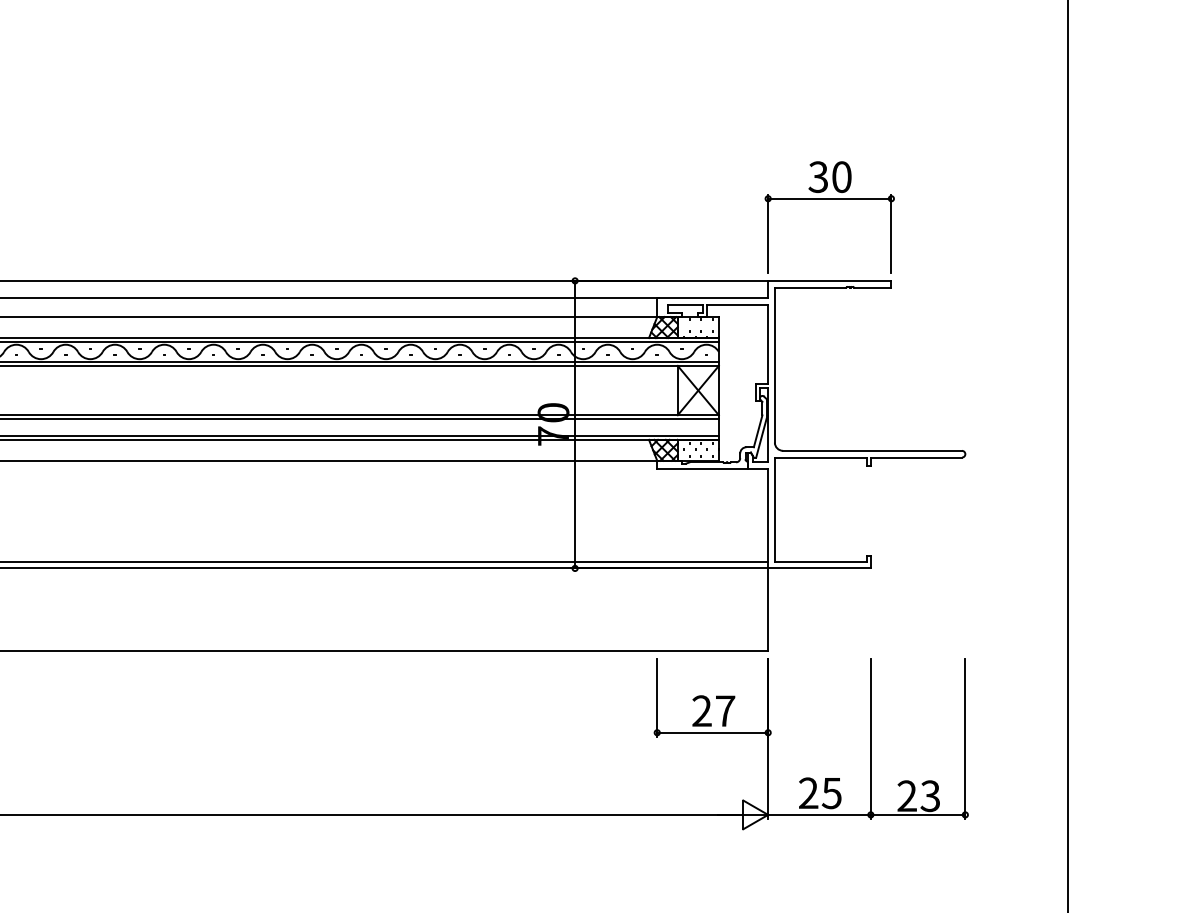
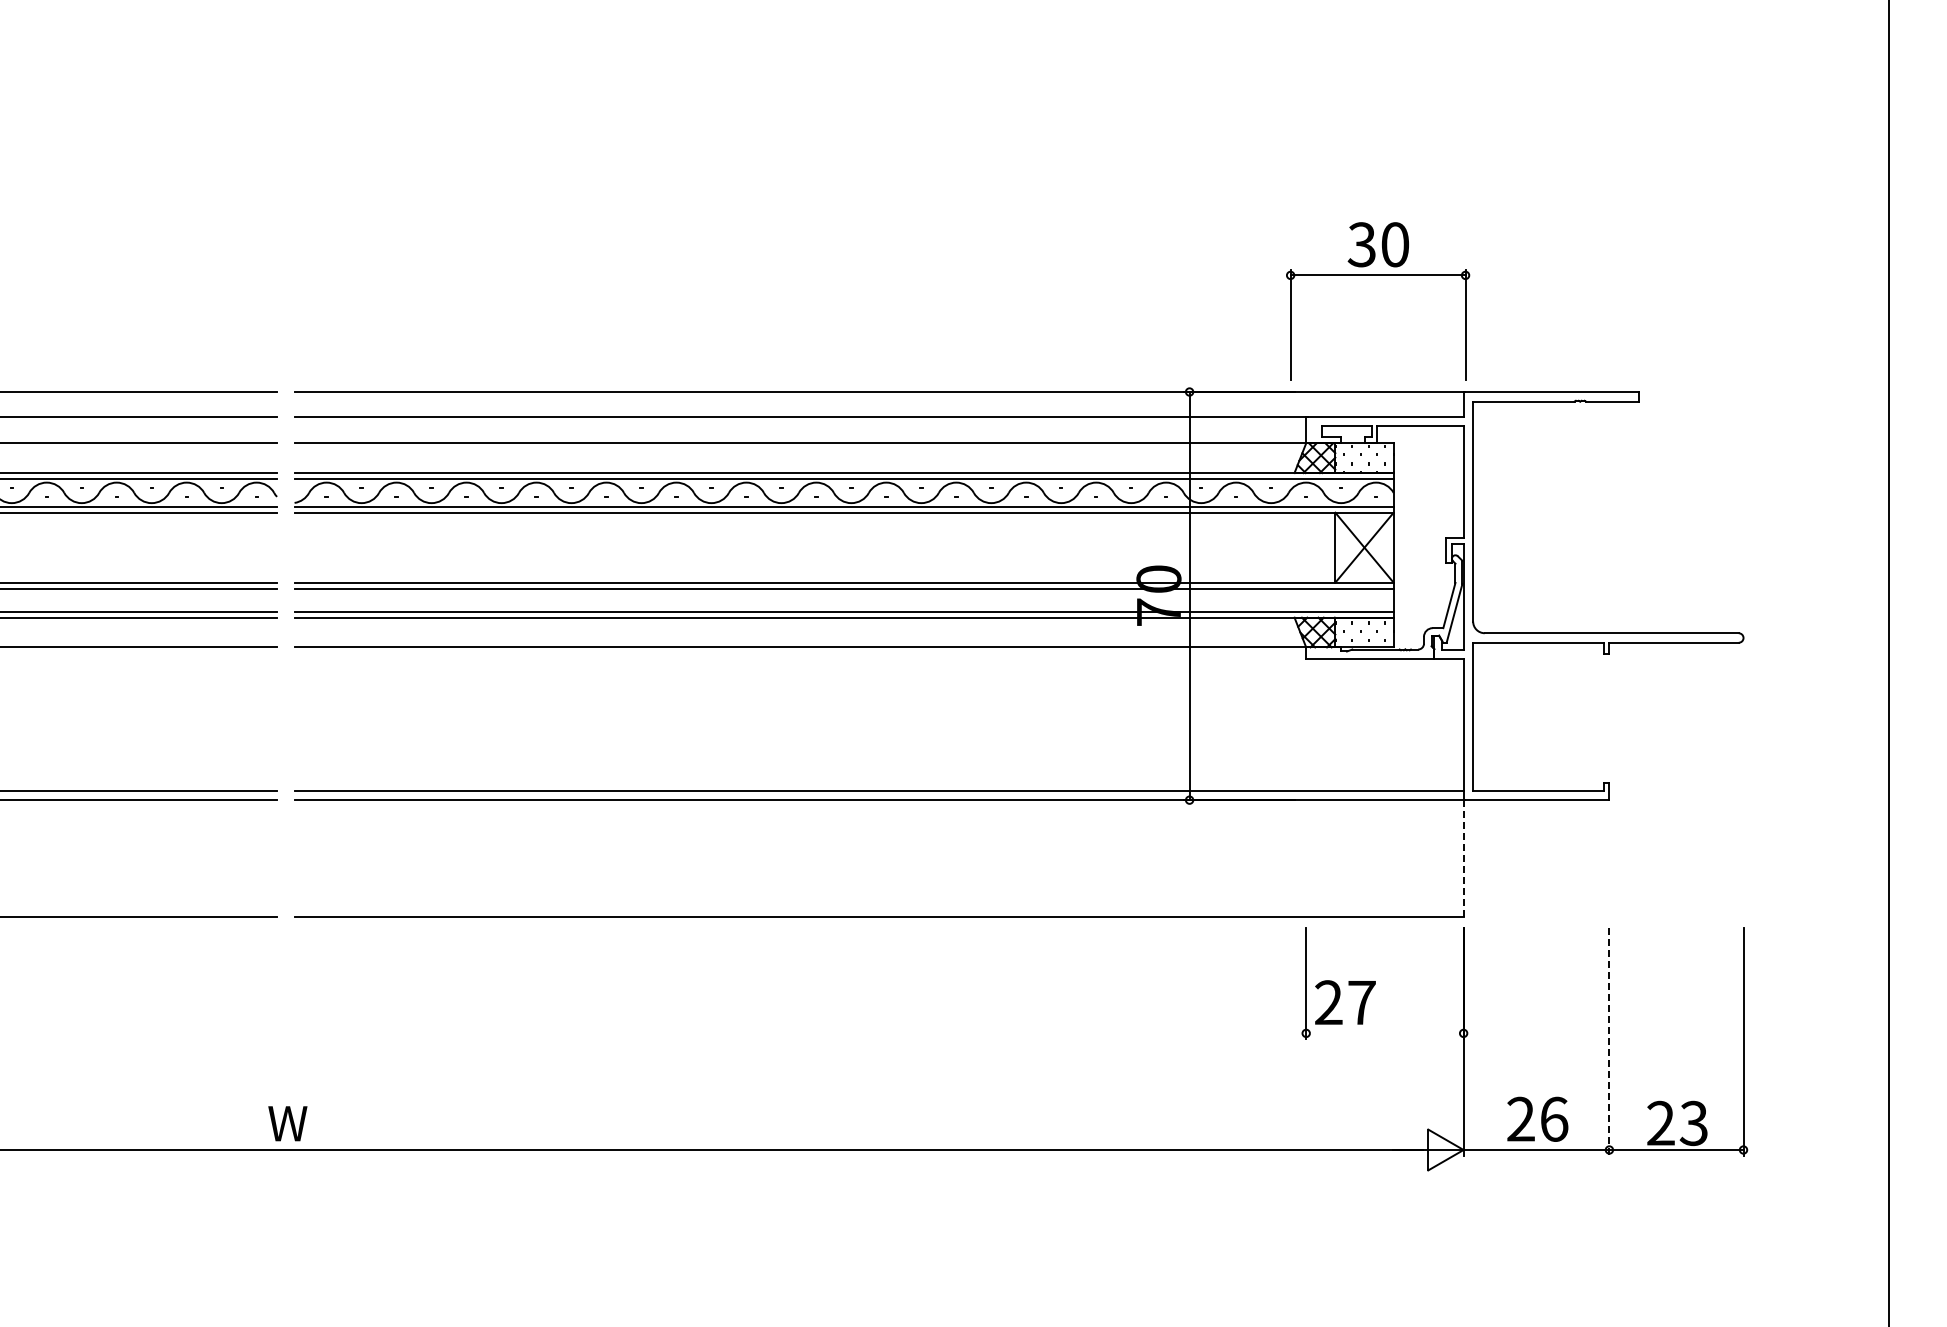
part: (830, 198) -> (1378, 275), moved
line: (768, 609) -> (1463, 858), solid -> dashed
text: (713, 710) -> (1345, 1002), moved
line: (712, 732) -> (1384, 1033), removed
line: (870, 739) -> (1609, 1042), solid -> dashed
text: (831, 792) -> (1553, 1118), 25 -> 26

